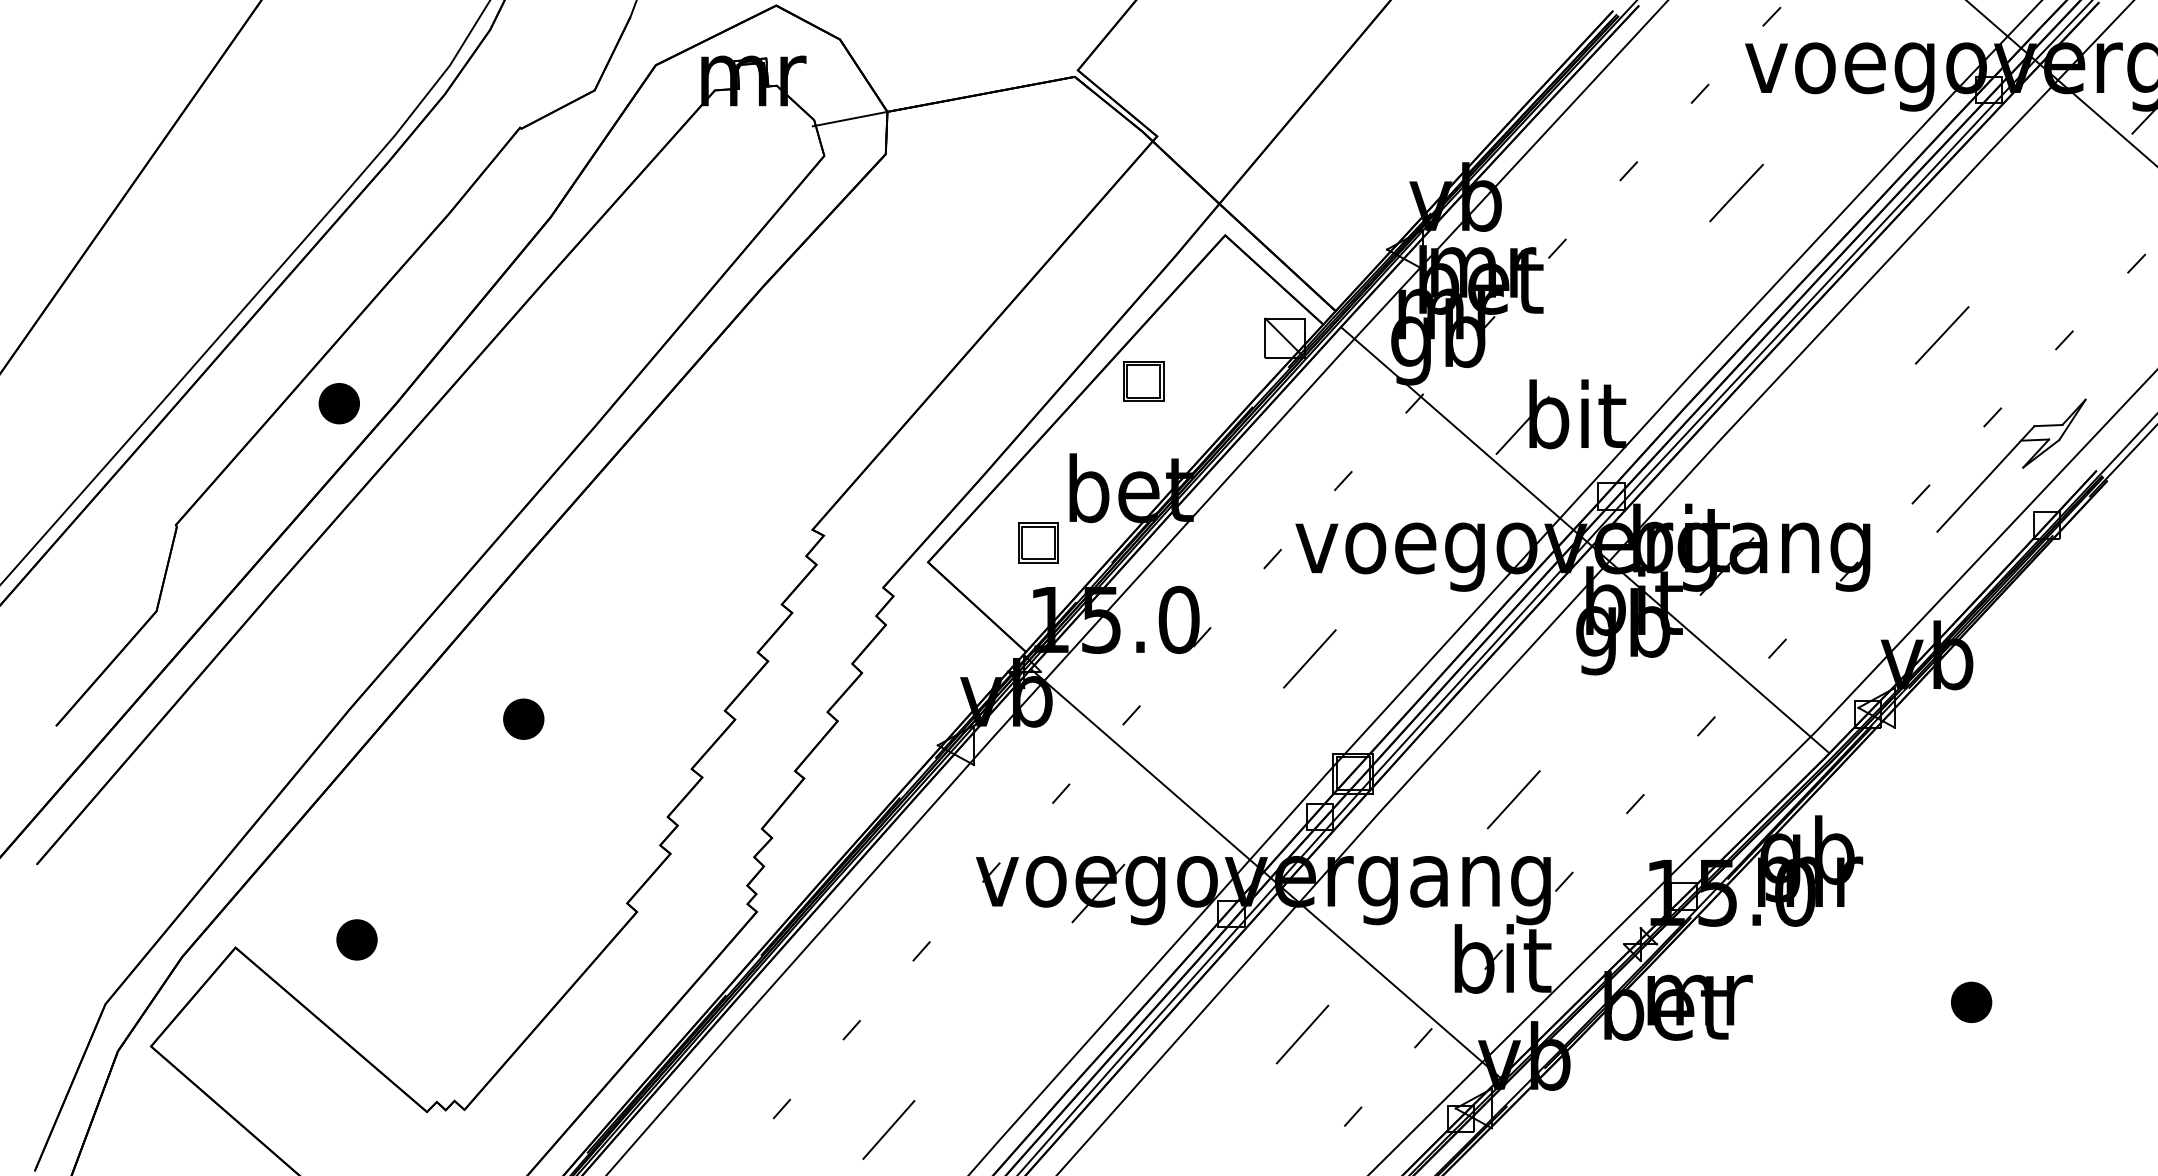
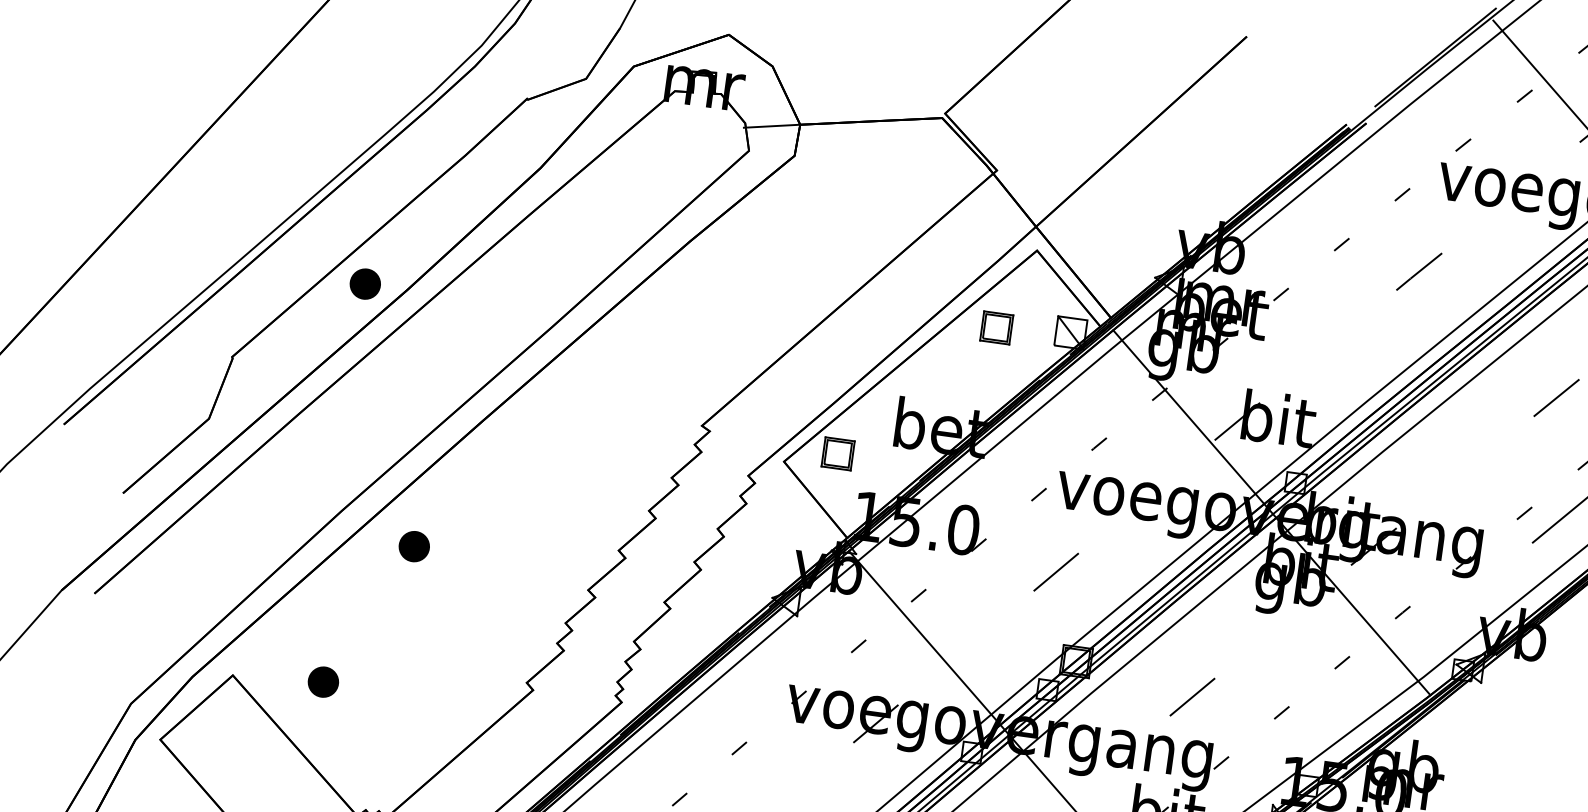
part: (1143, 381) -> (996, 327), moved
part: (1038, 542) -> (838, 453), moved
part: (523, 718) -> (414, 546), moved

